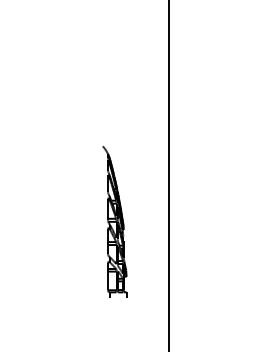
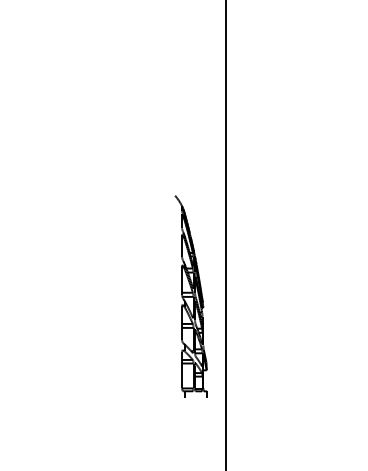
part: (114, 221) -> (190, 296), moved

